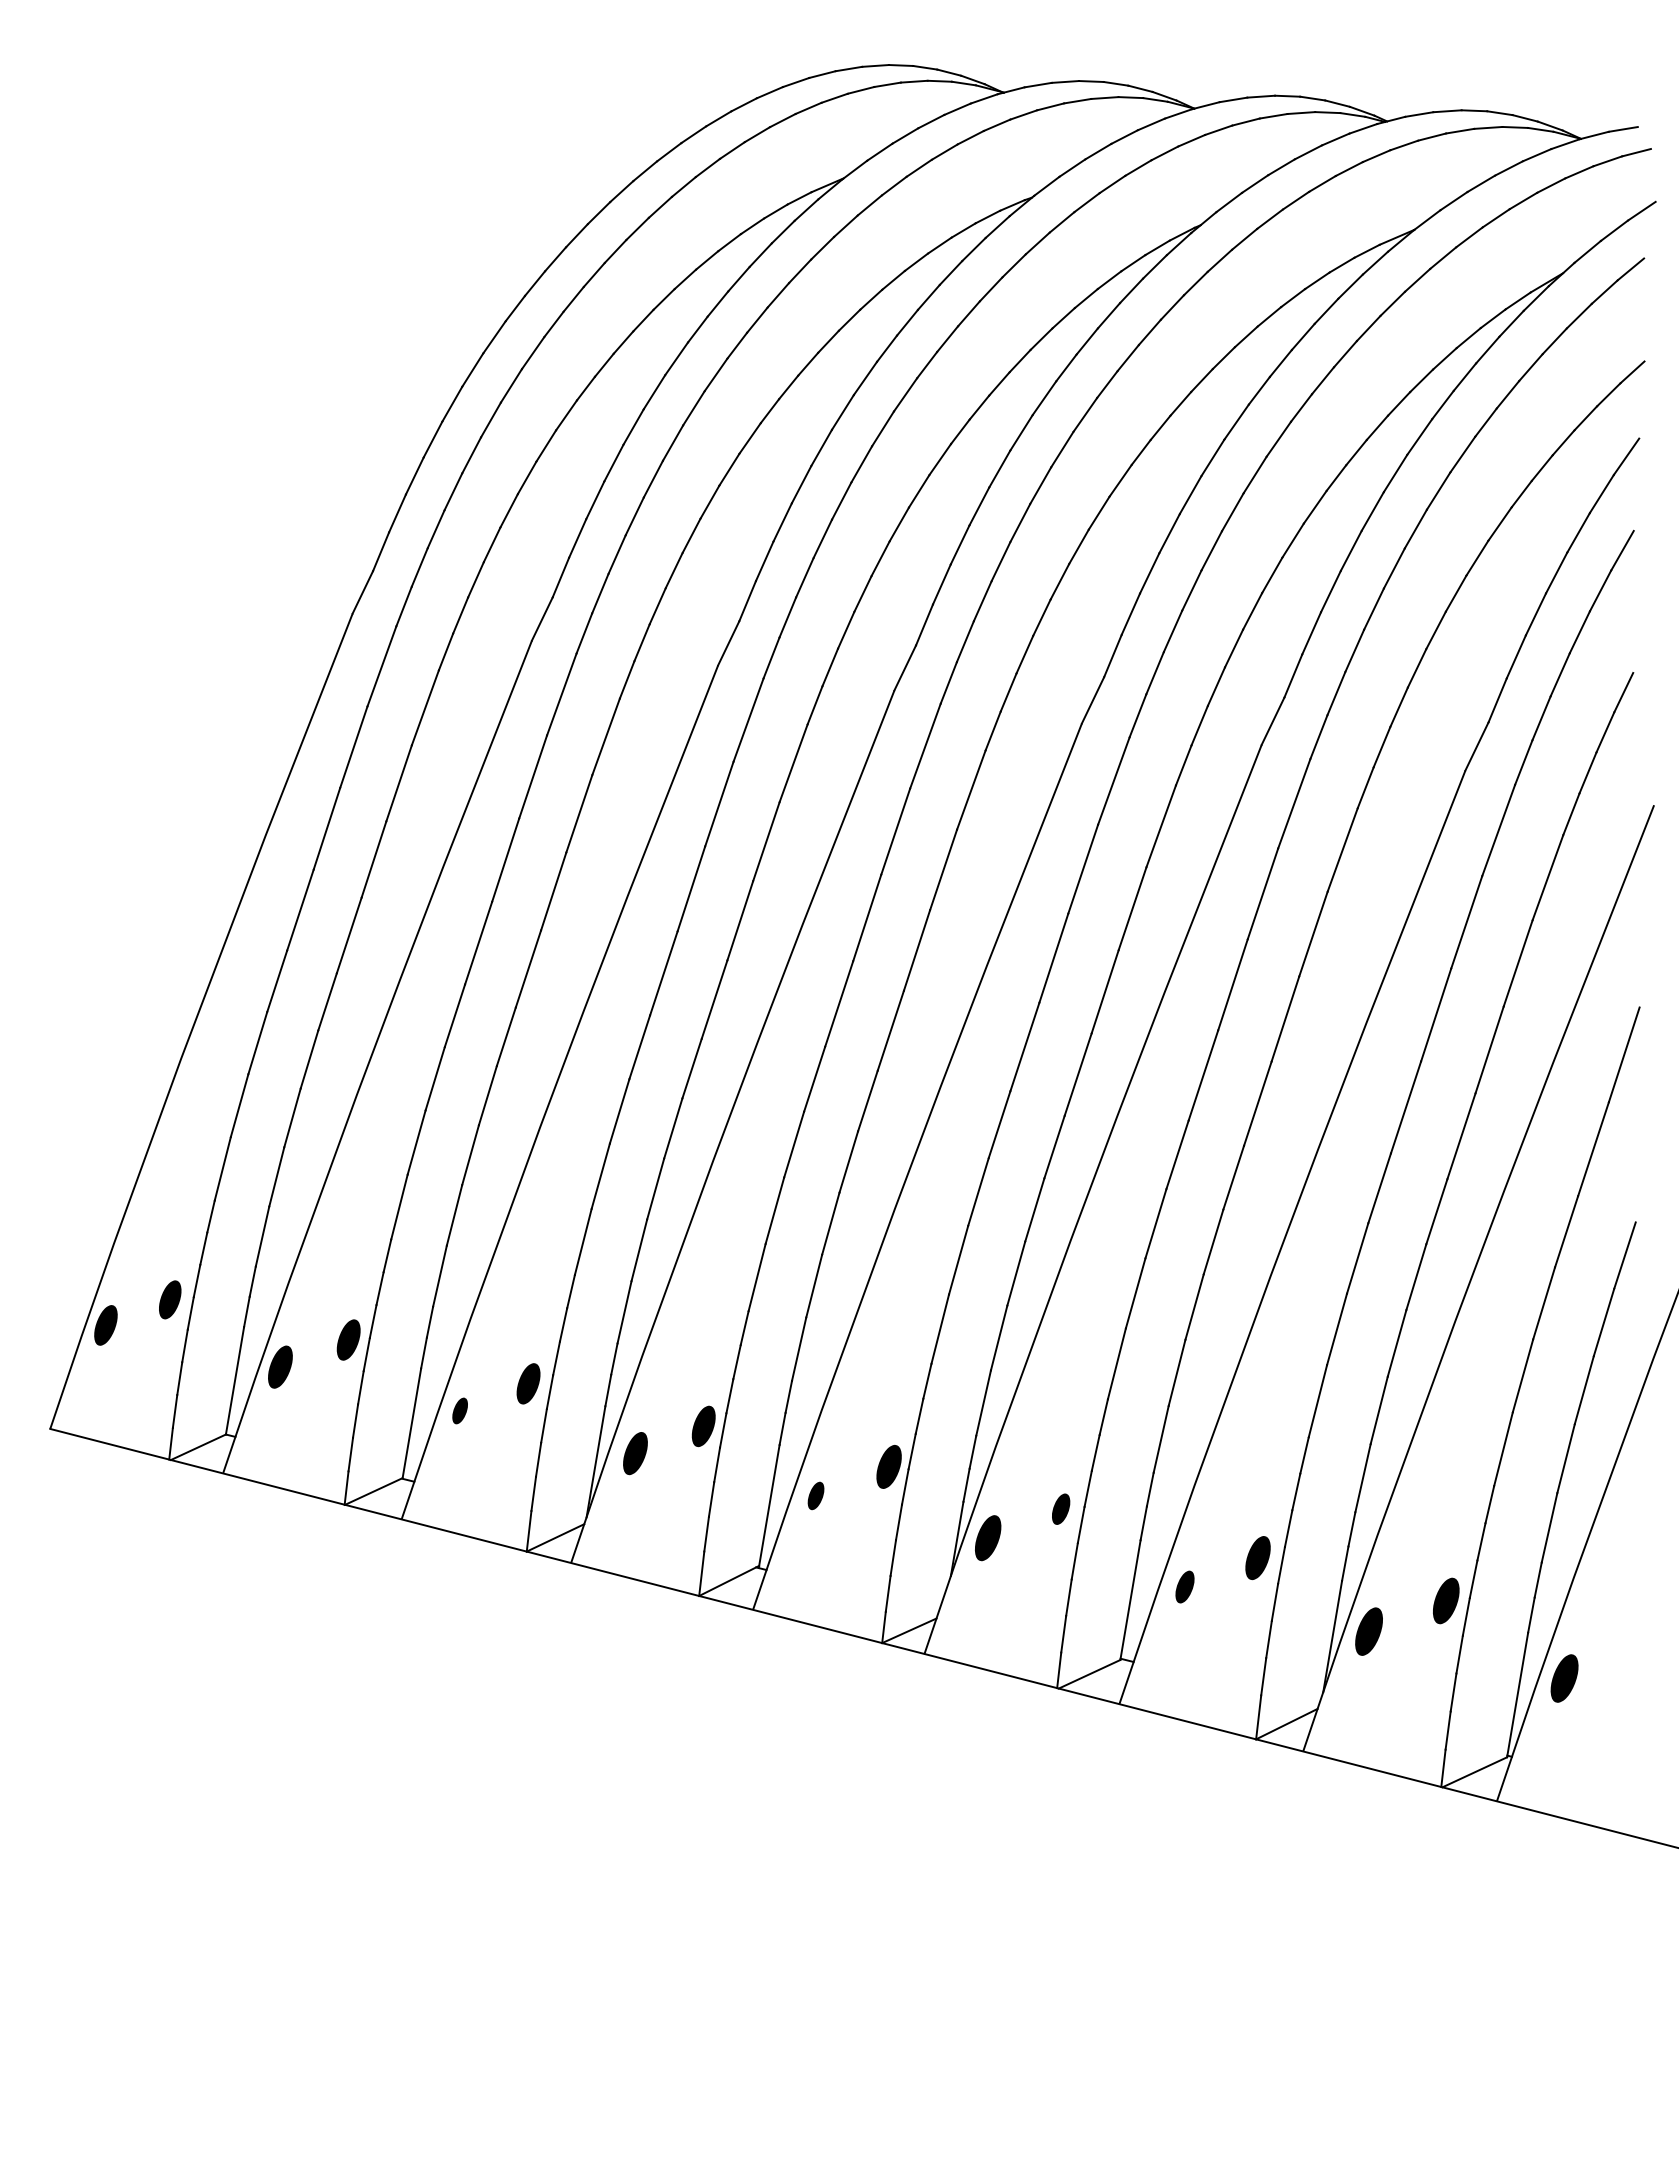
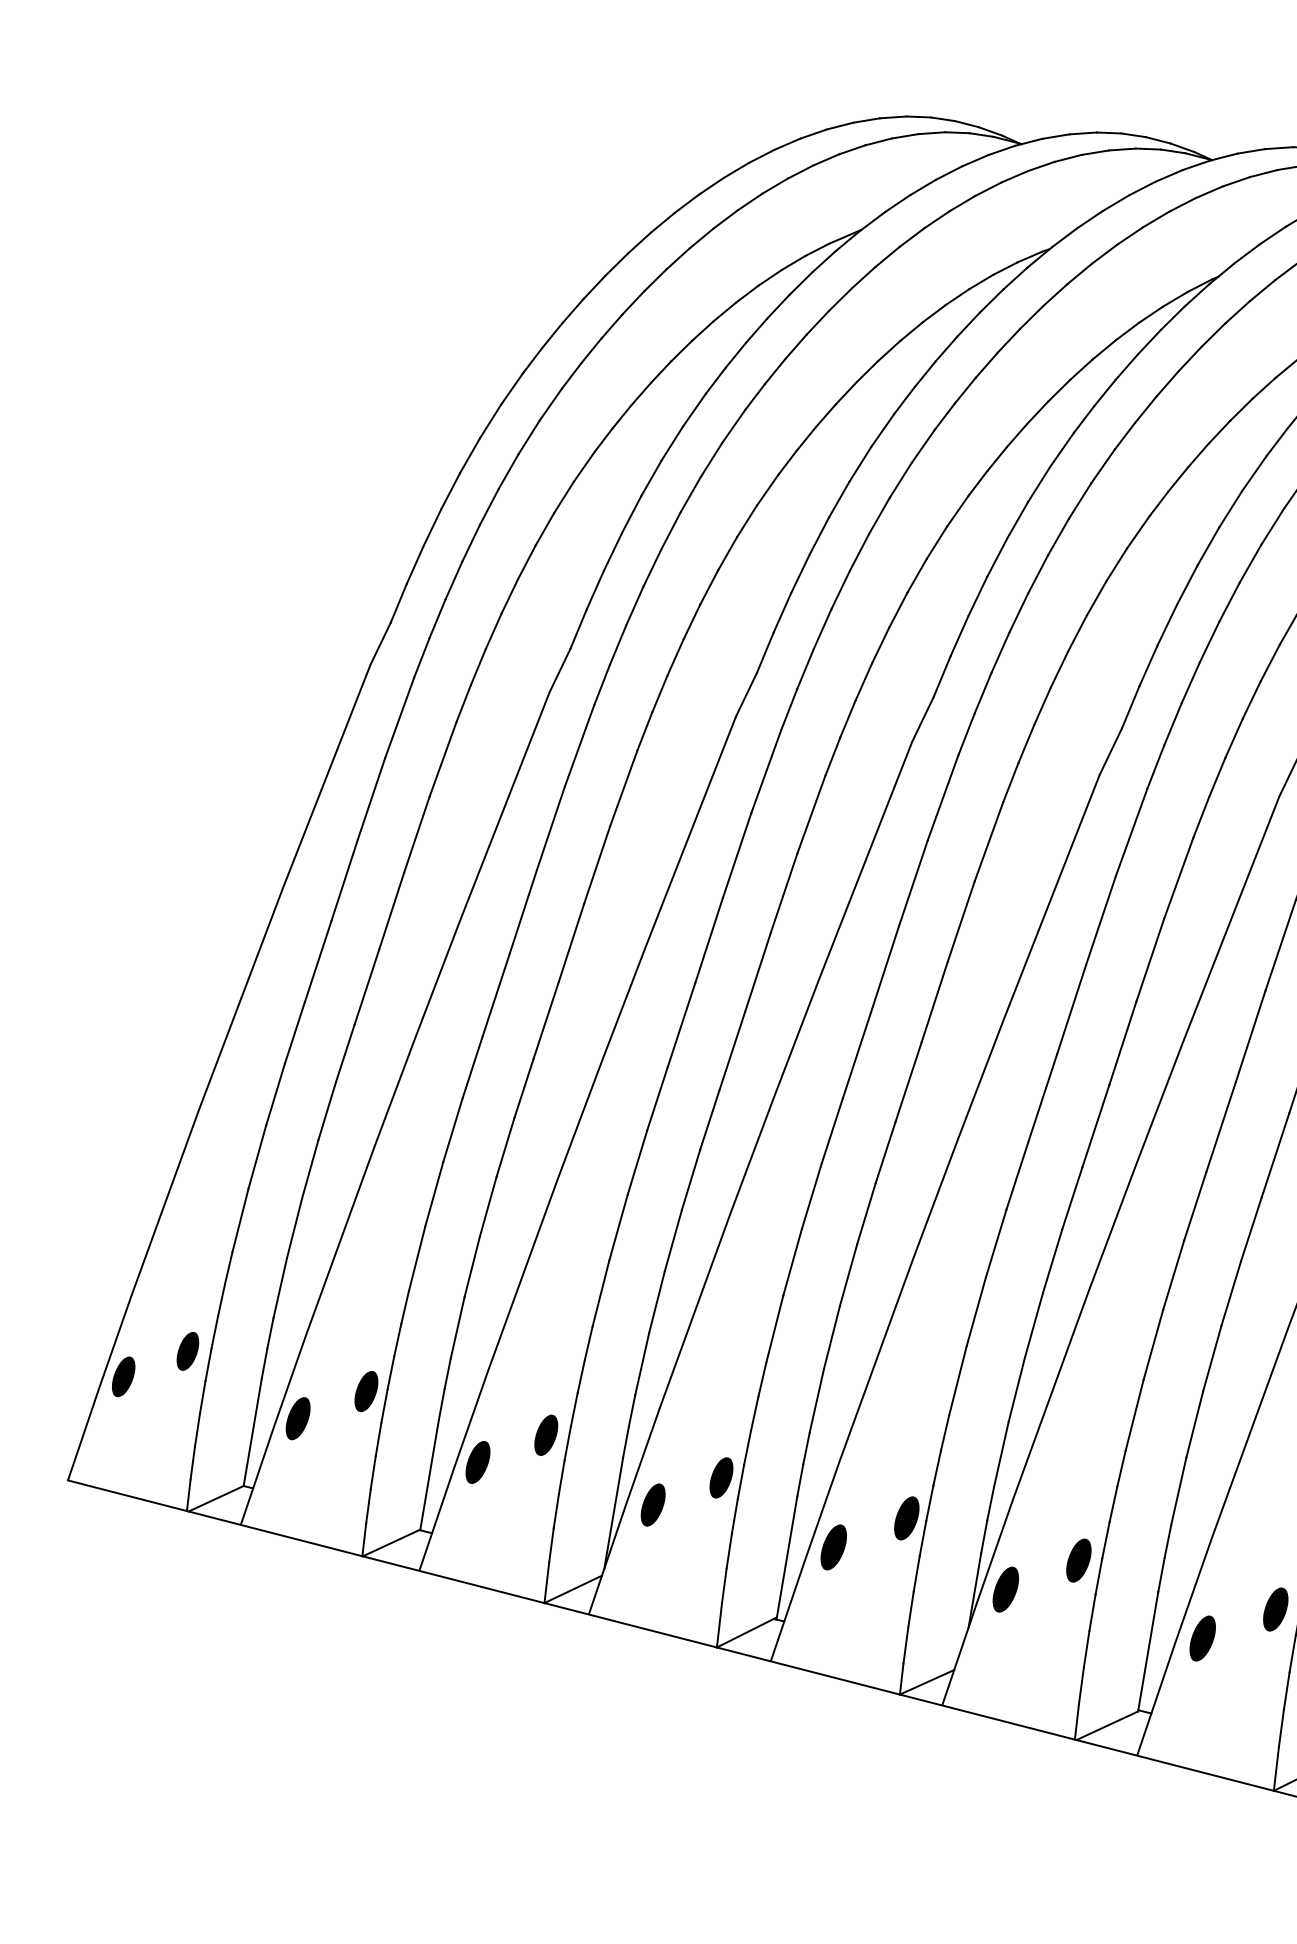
part: (459, 1410) -> (477, 1461), size x1.67
part: (815, 1495) -> (833, 1546), size x1.67
part: (1060, 1509) -> (1078, 1560), size x1.43
part: (1184, 1586) -> (1202, 1637), size x1.43

